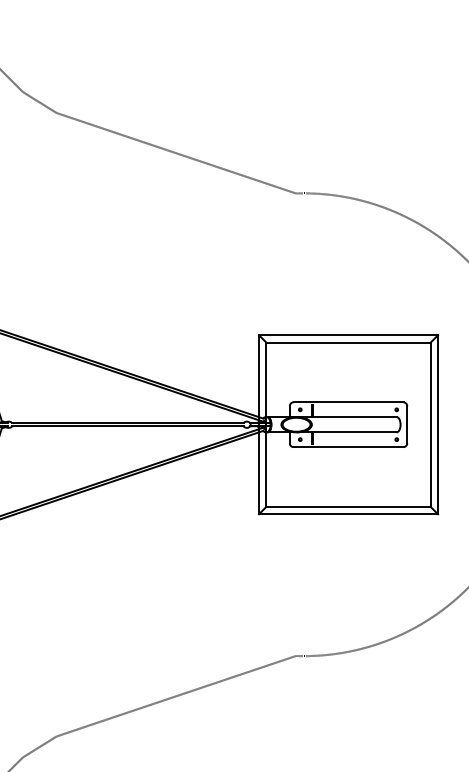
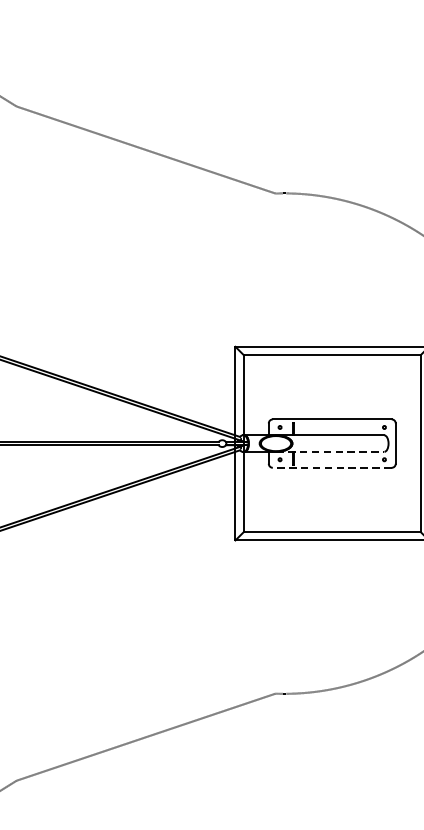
line: (347, 432) -> (331, 452), solid -> dashed
line: (348, 447) -> (332, 468), solid -> dashed

